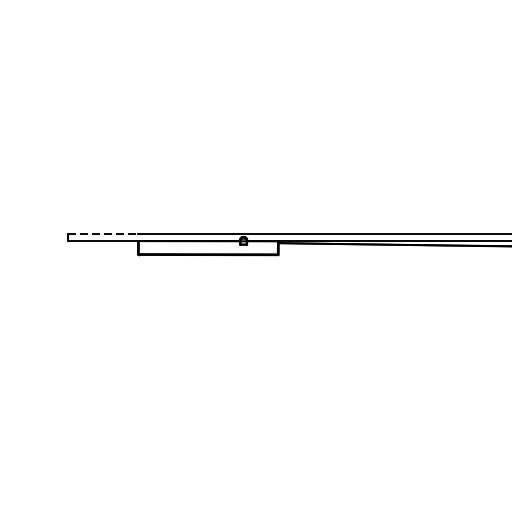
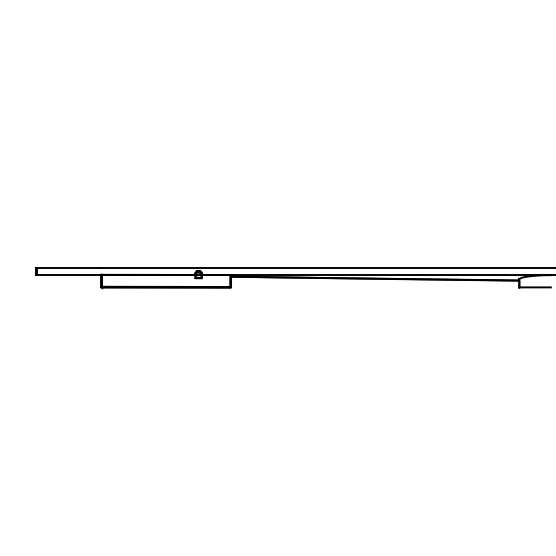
line: (103, 234) -> (69, 268), dashed -> solid

